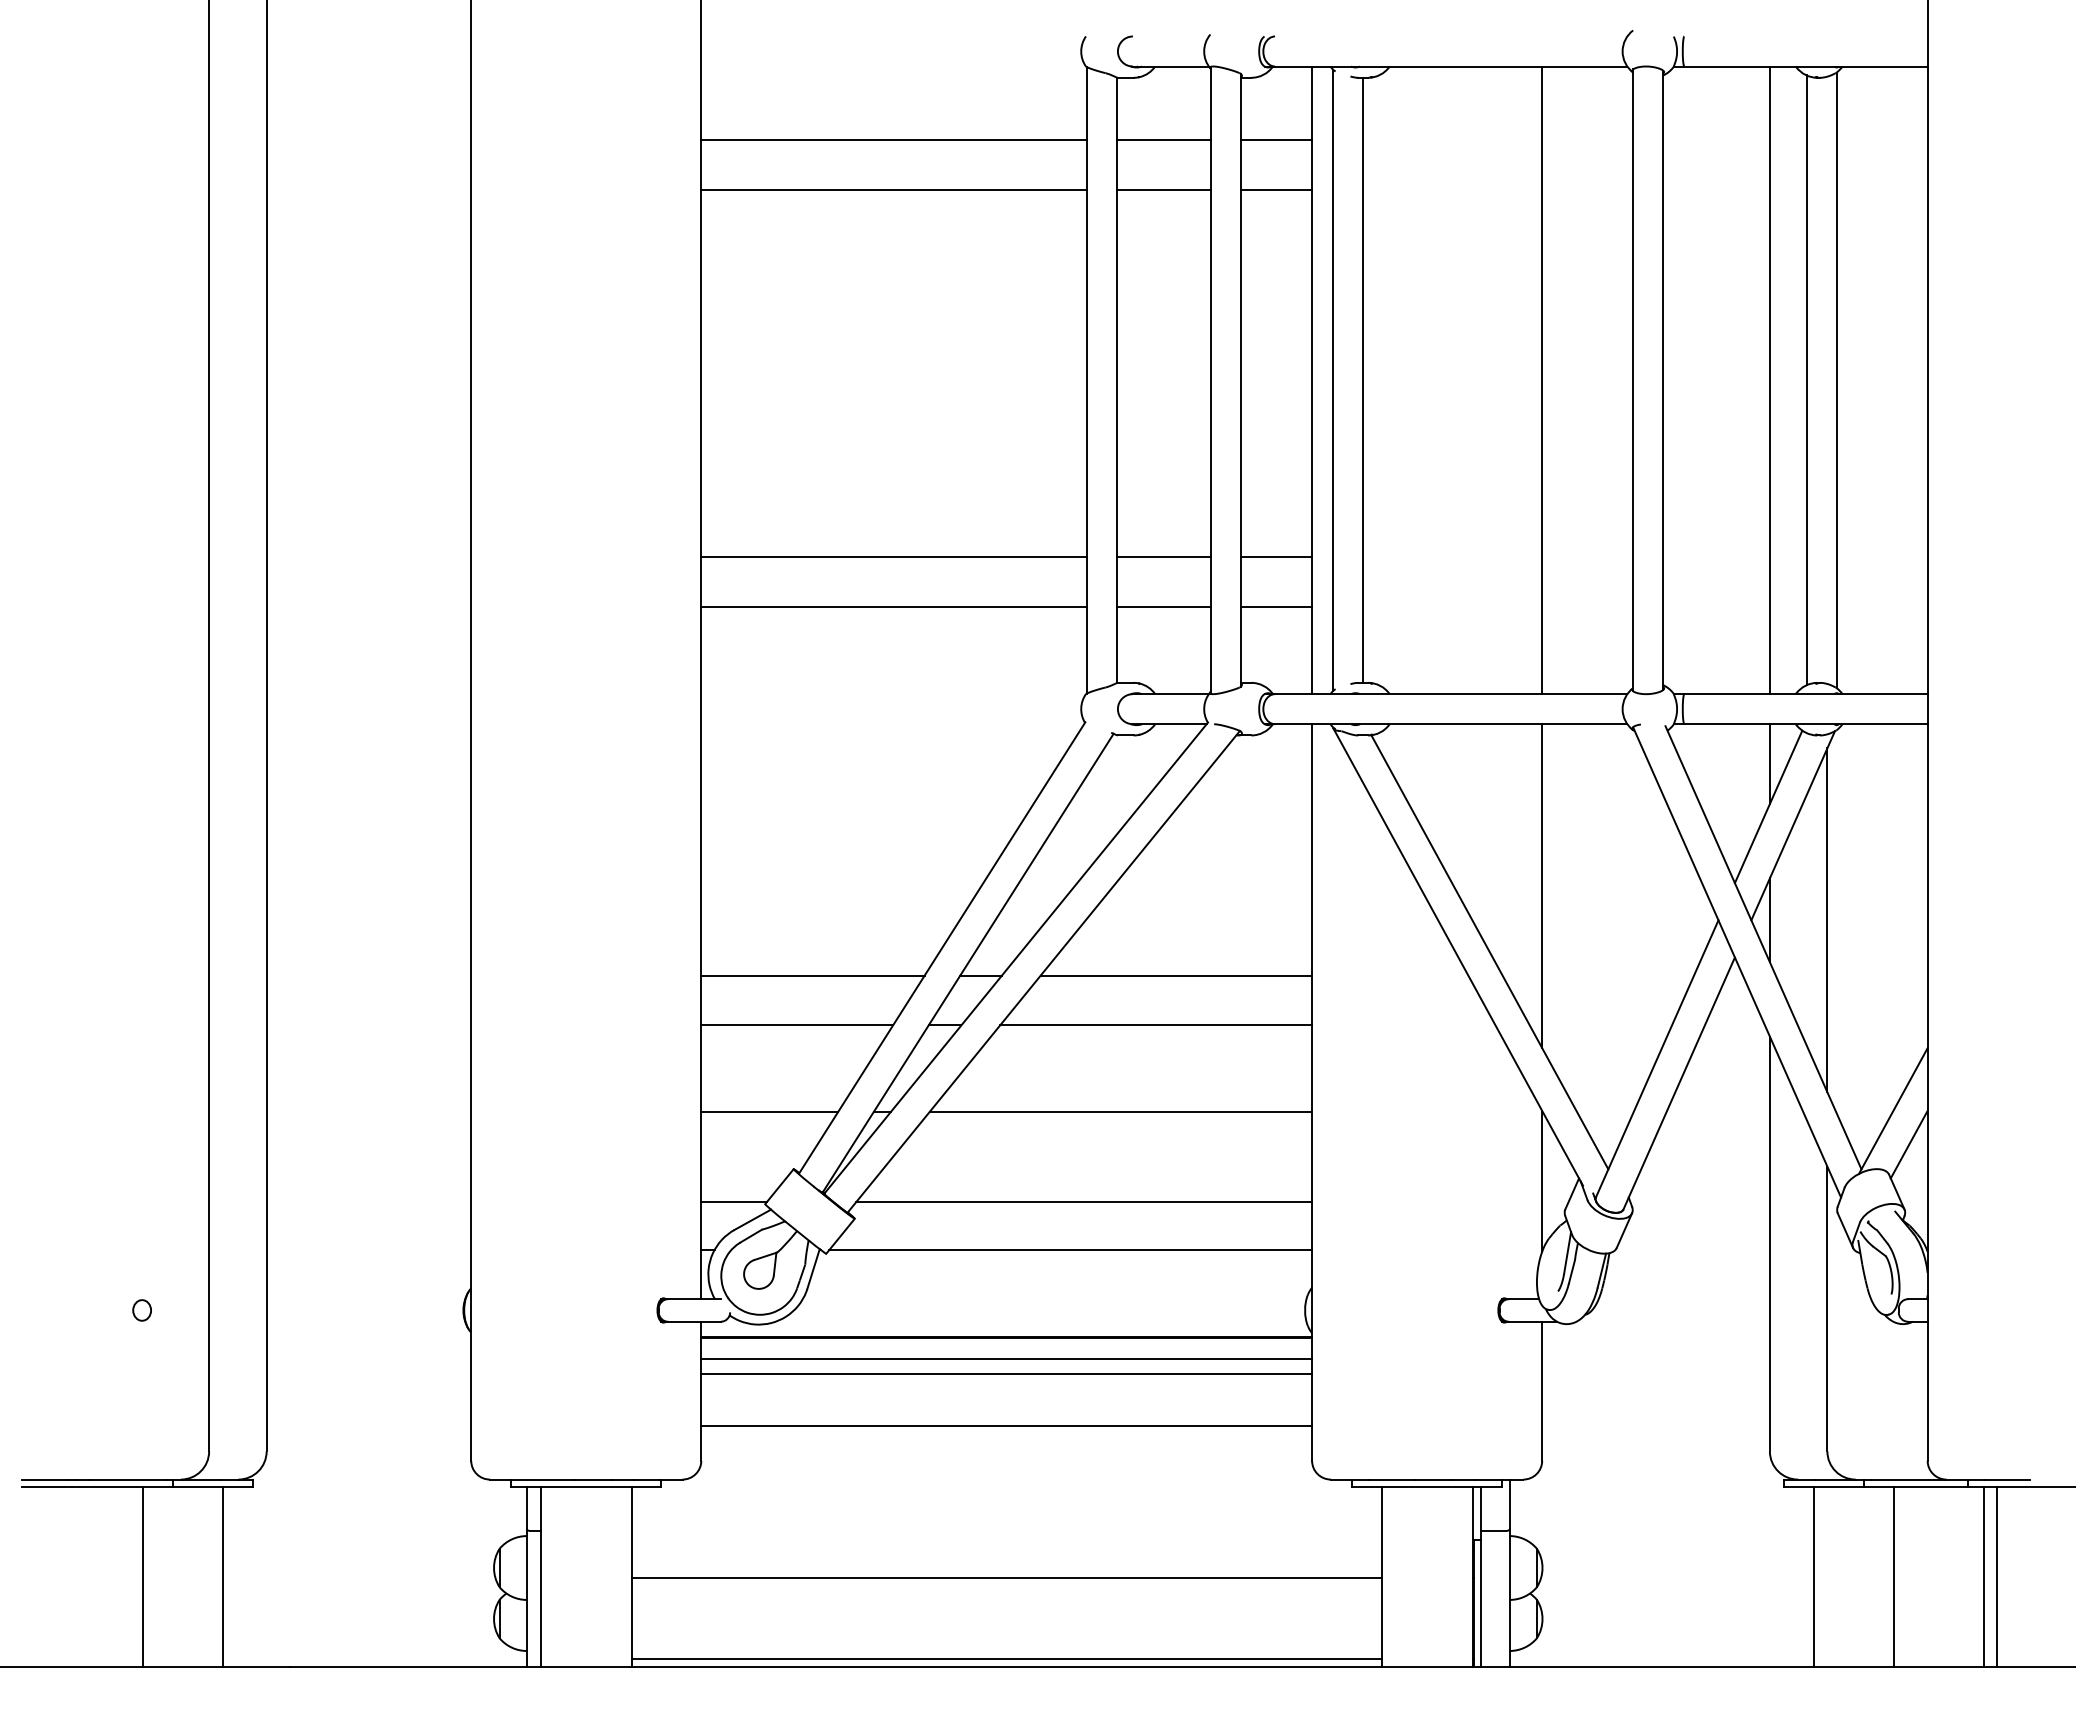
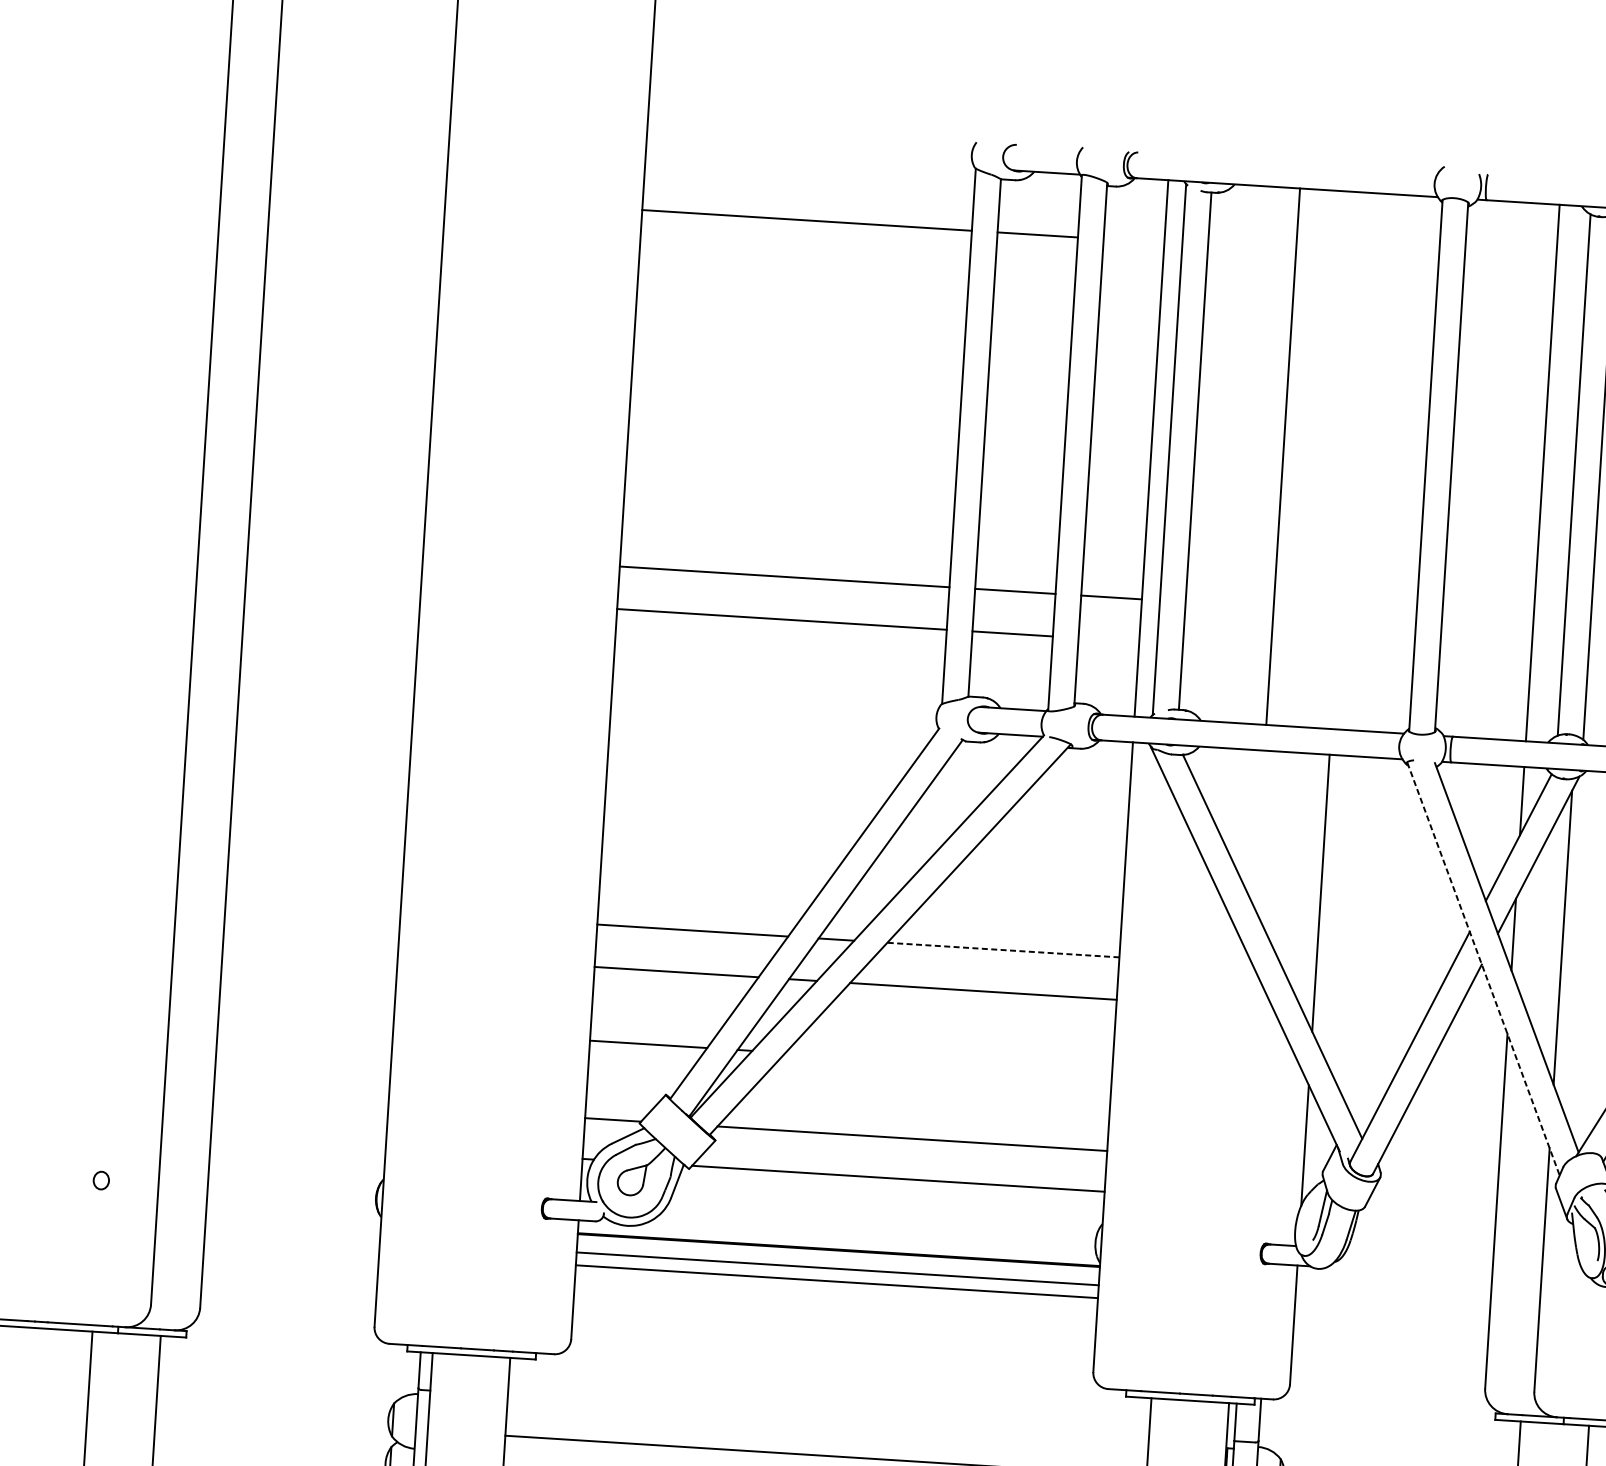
line: (1276, 139) -> (1133, 240), removed
line: (893, 189) -> (803, 262), removed
line: (1163, 189) -> (1034, 277), removed
line: (1276, 189) -> (1131, 283), removed
line: (1542, 380) -> (1283, 456), moved
line: (1276, 606) -> (1108, 639), removed
line: (1737, 962) -> (1483, 968), solid -> dashed
line: (1176, 975) -> (1003, 949), solid -> dashed
line: (1120, 1111) -> (948, 1063), removed
line: (1006, 1425) -> (834, 1325), removed

